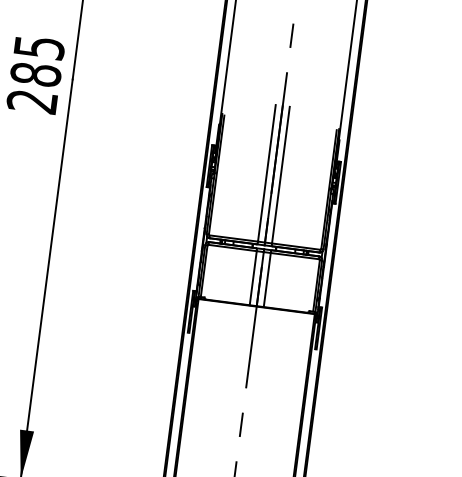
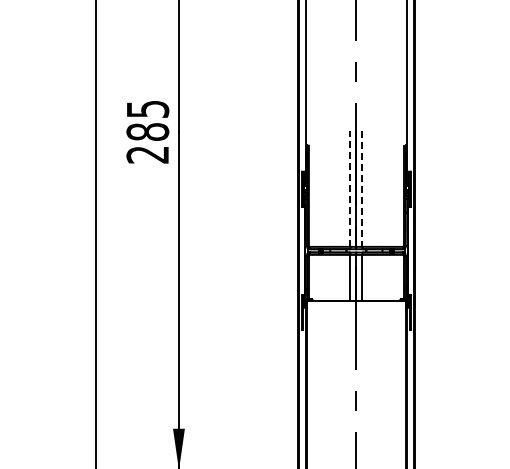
line: (266, 173) -> (350, 189), solid -> dashed
line: (281, 175) -> (362, 189), solid -> dashed

